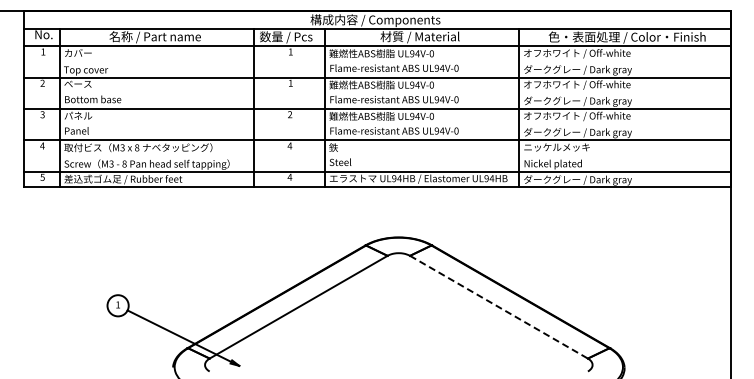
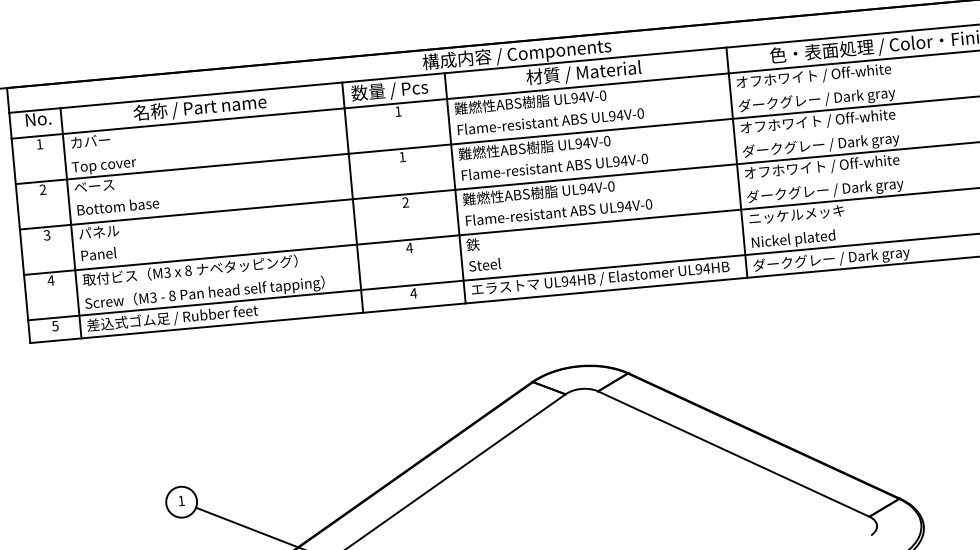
line: (498, 307) -> (733, 454), dashed -> solid

